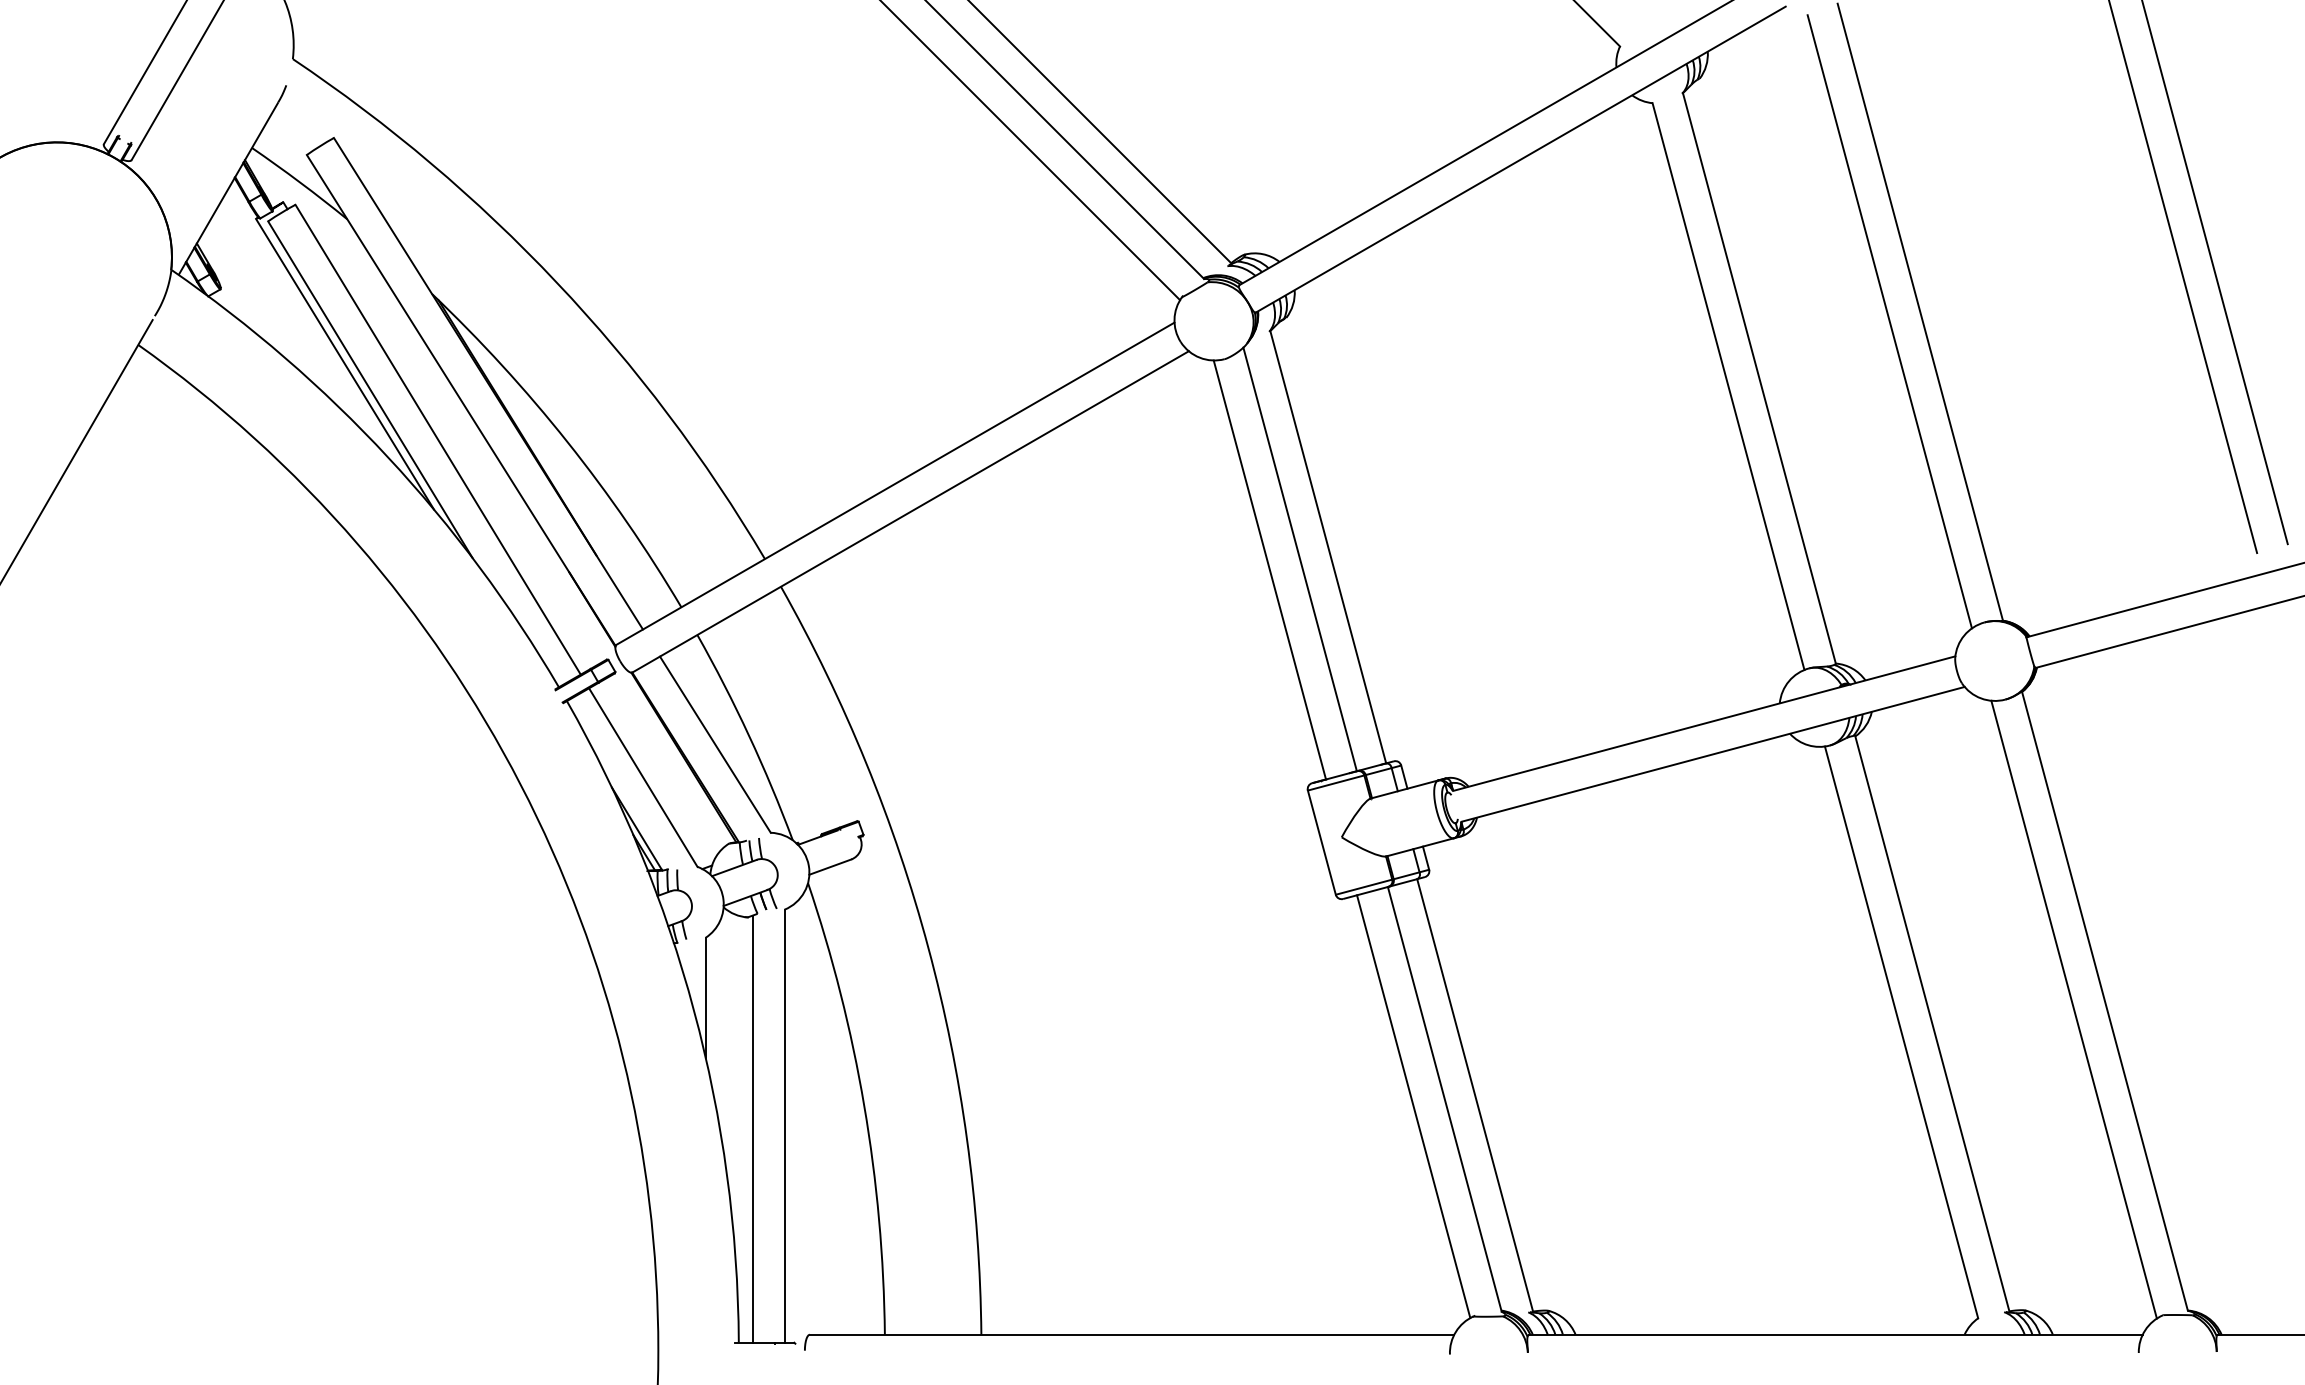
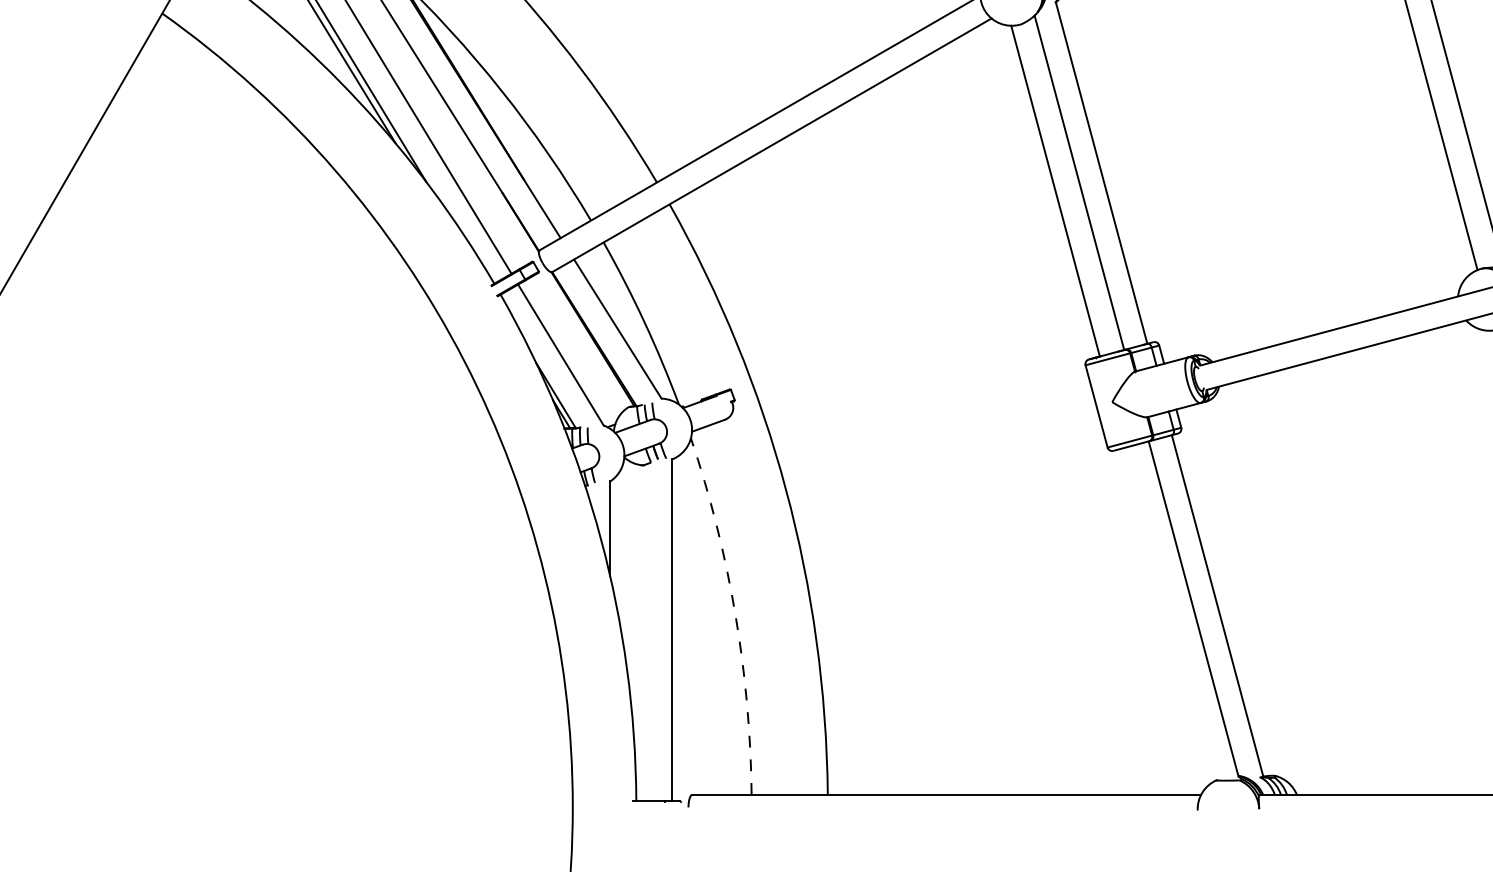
arc: (864, 1105) -> (735, 613), solid -> dashed
line: (1413, 1106) -> (1168, 614), removed
line: (752, 1128) -> (647, 632), removed

